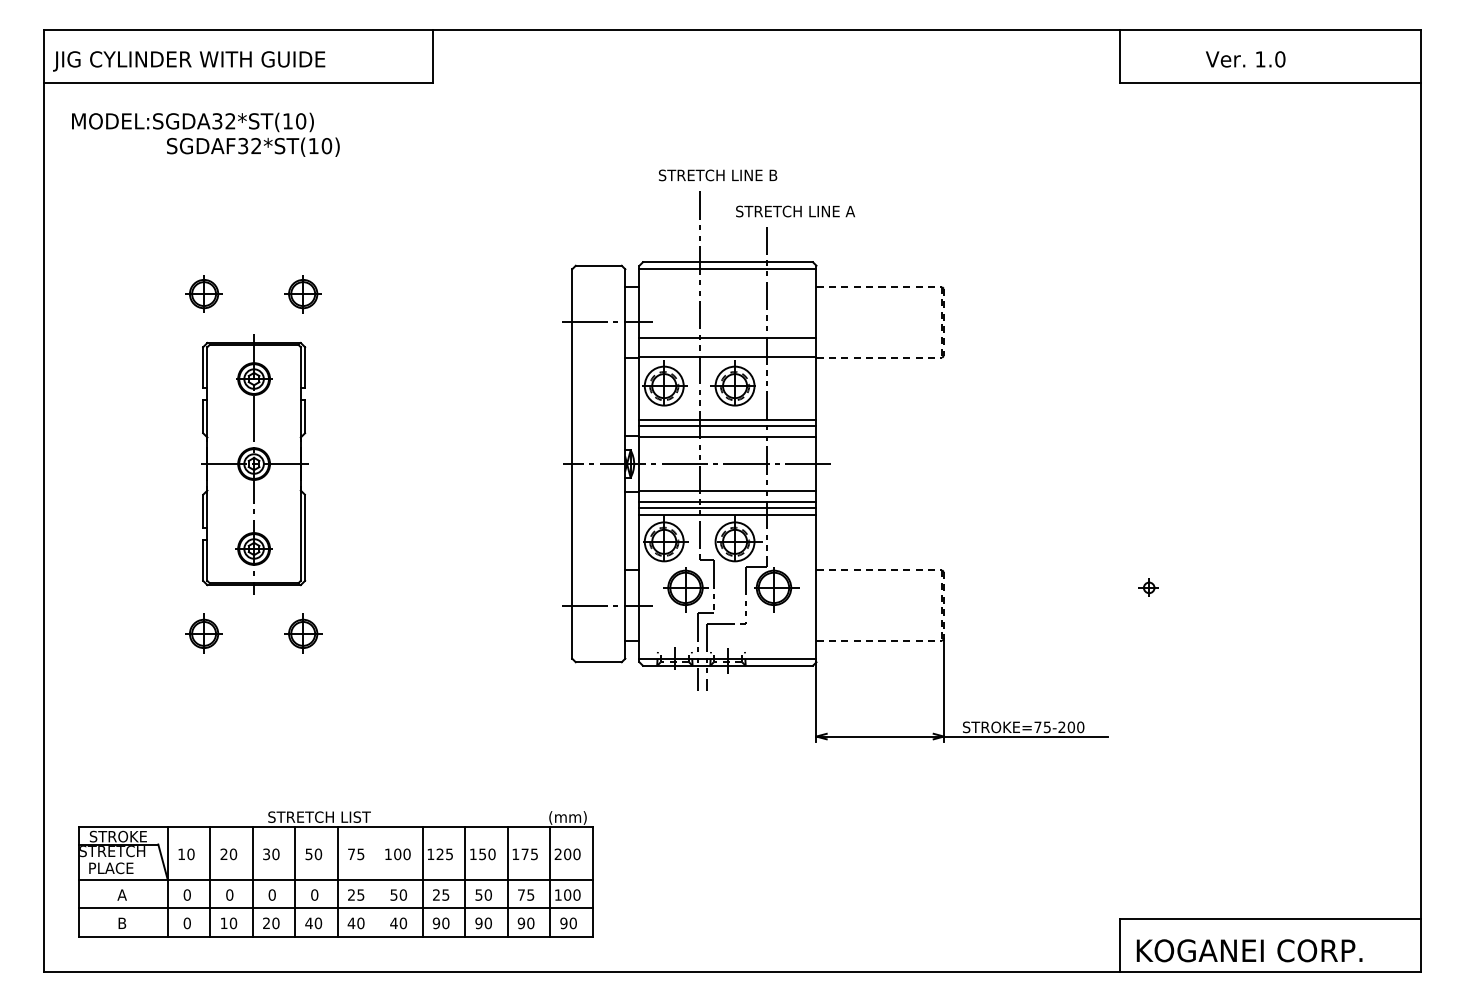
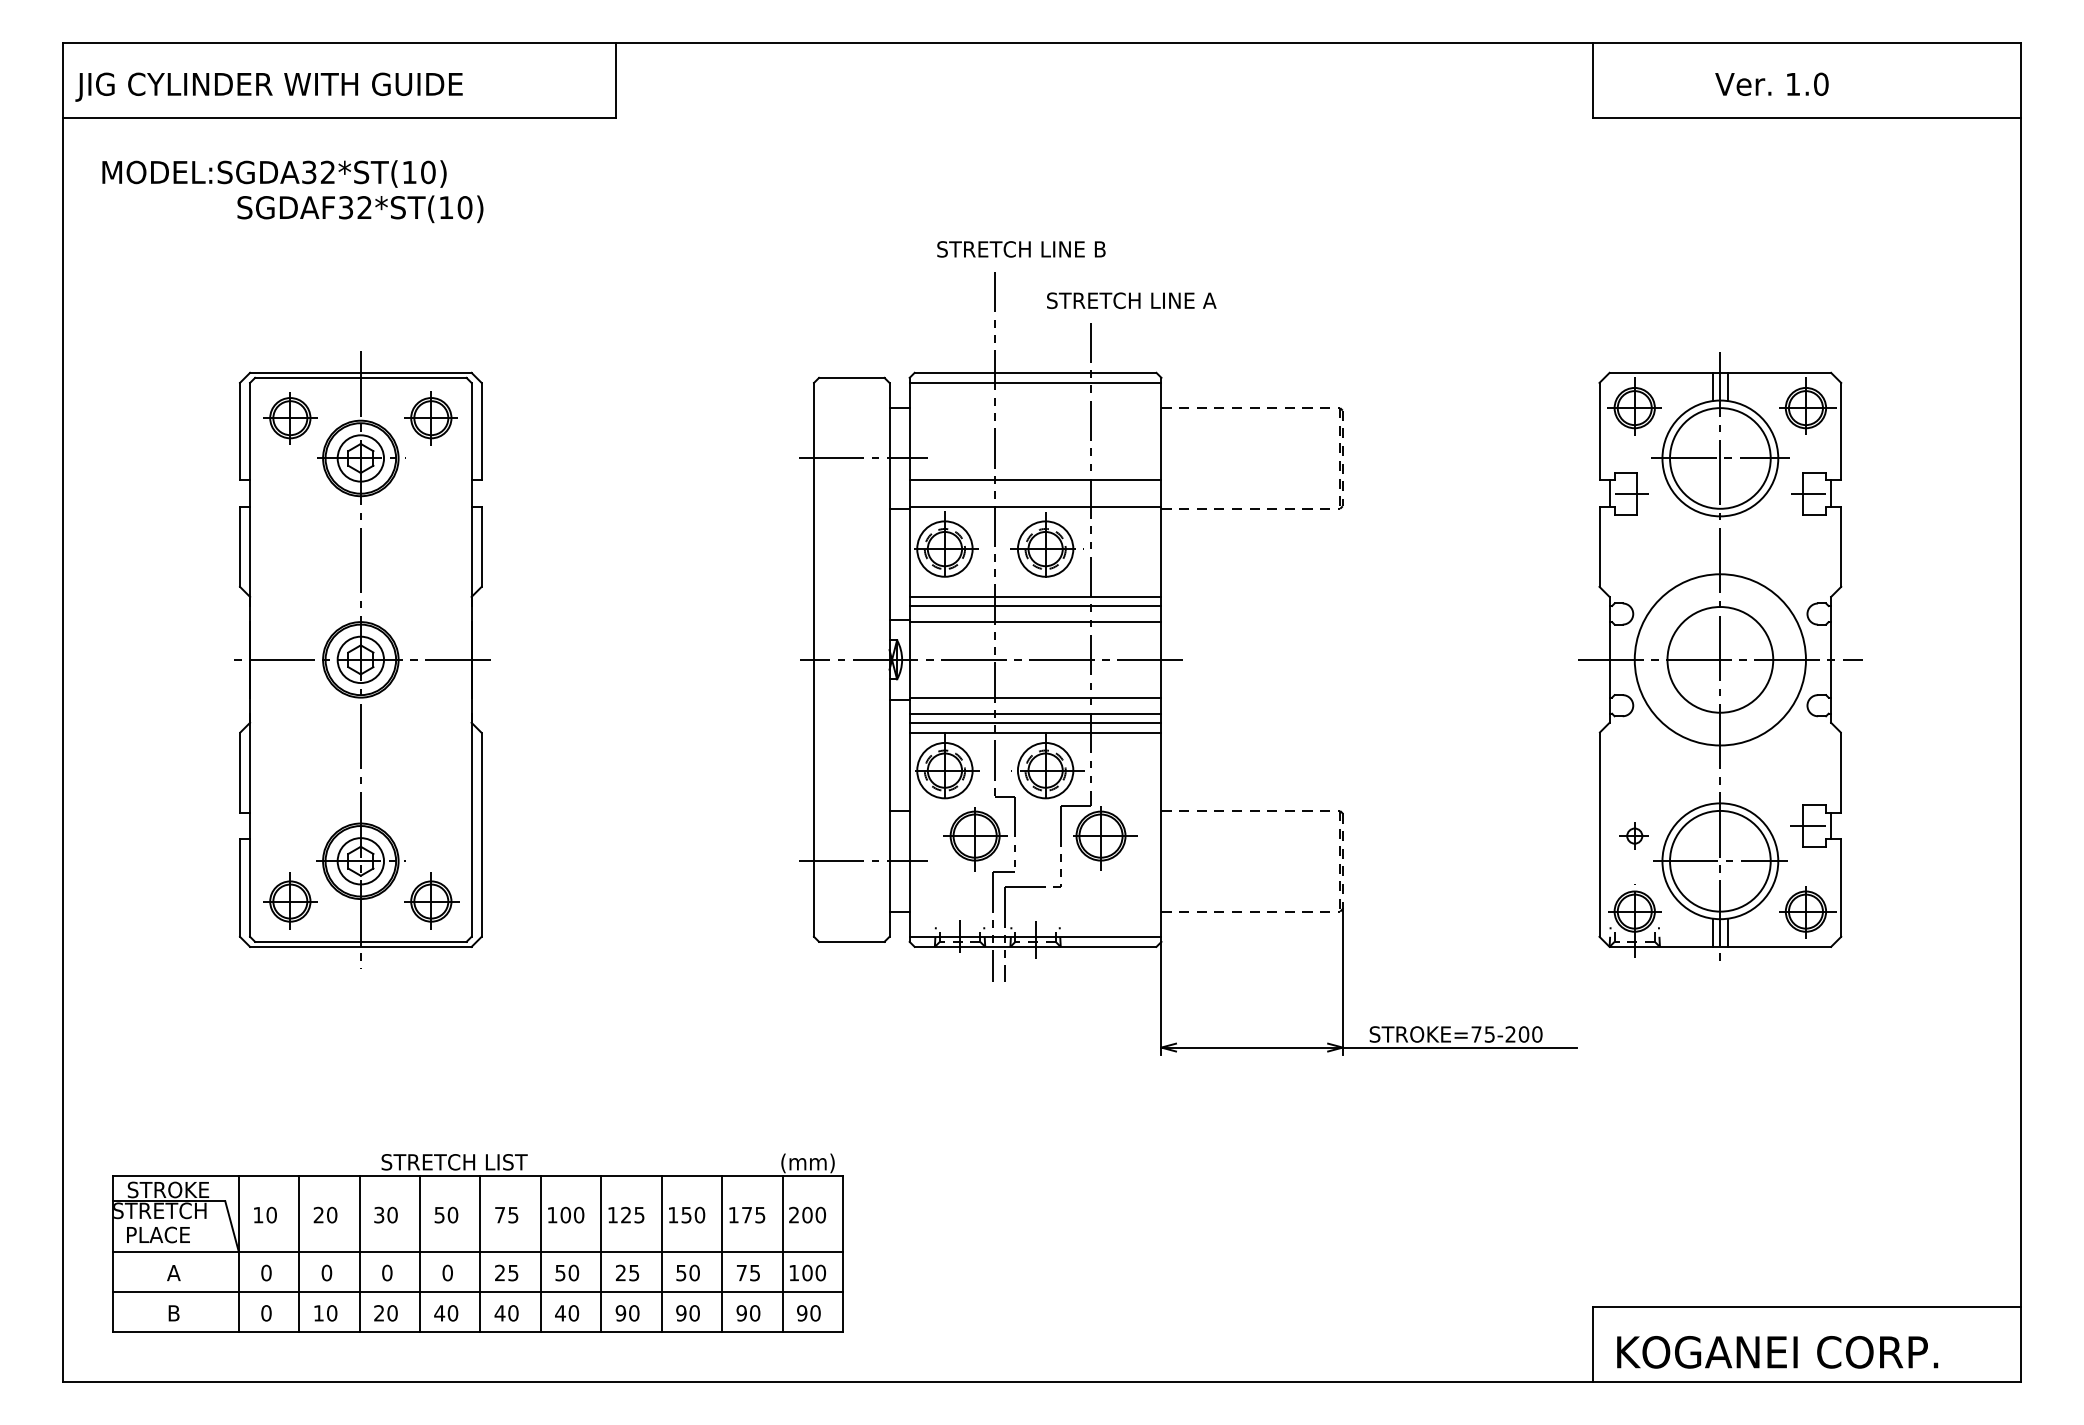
part: (1209, 461) -> (1720, 656), added
part: (254, 463) -> (362, 659), size x1.67
line: (379, 881) -> (540, 1253), added

